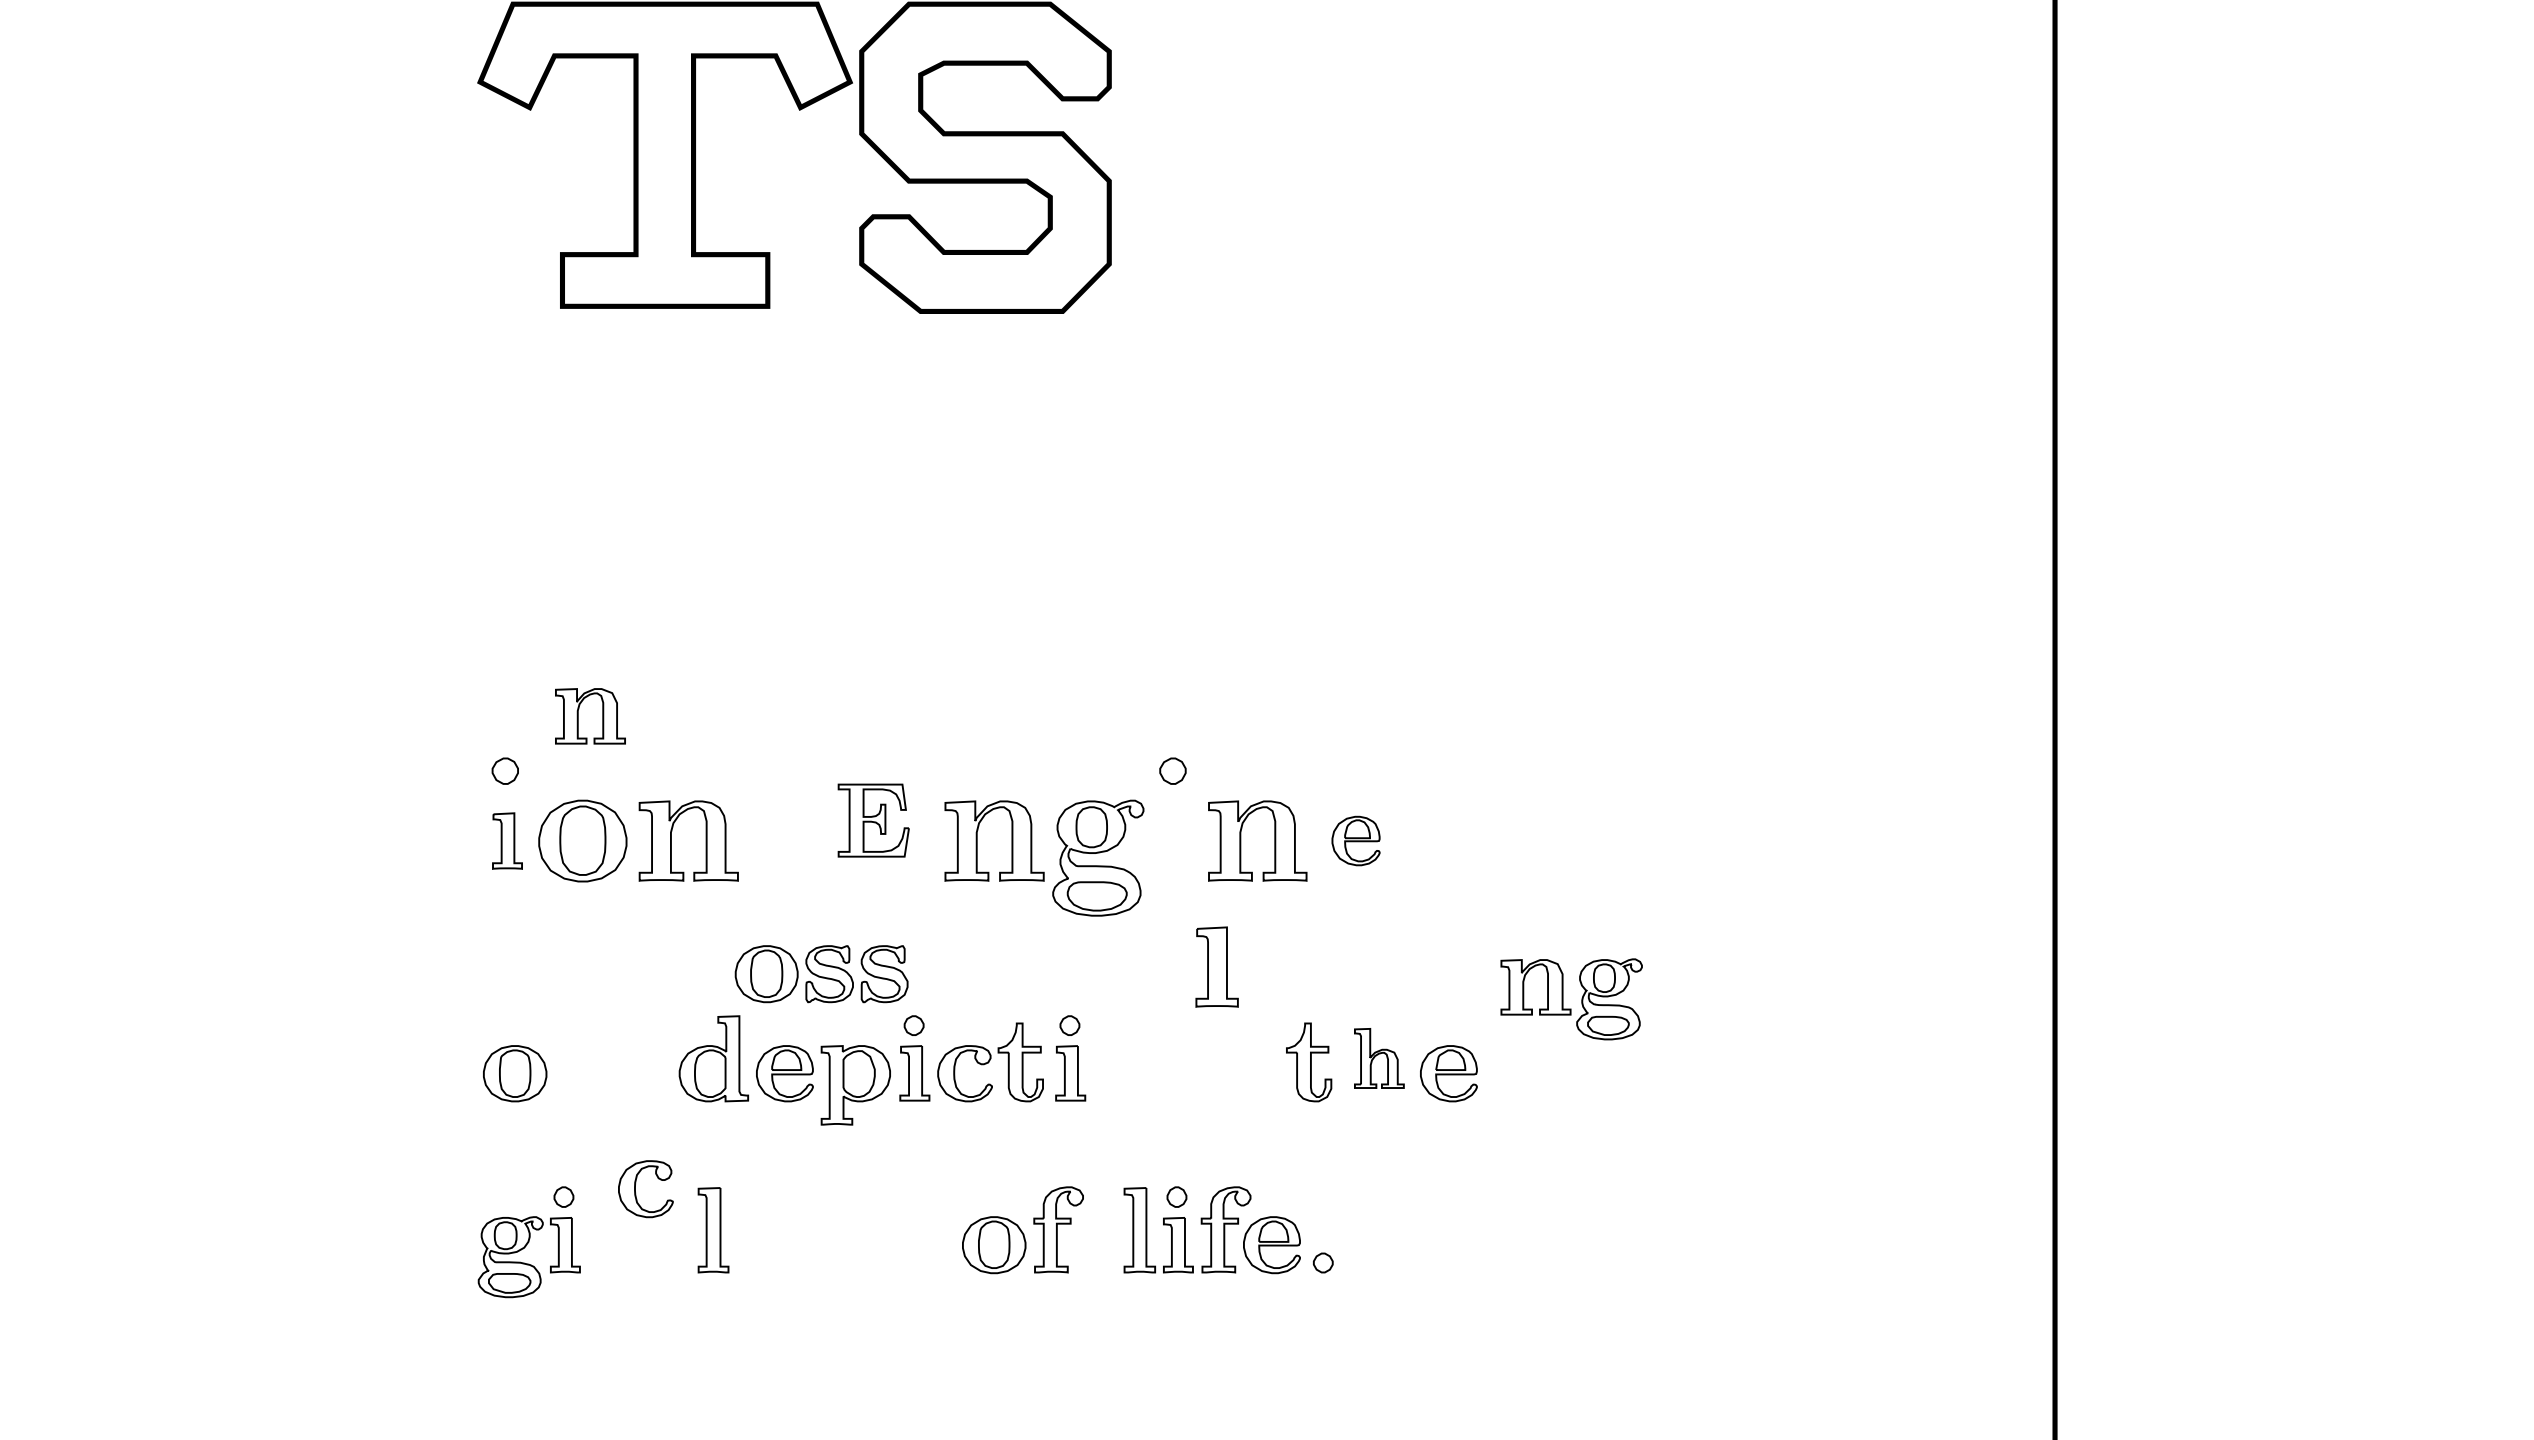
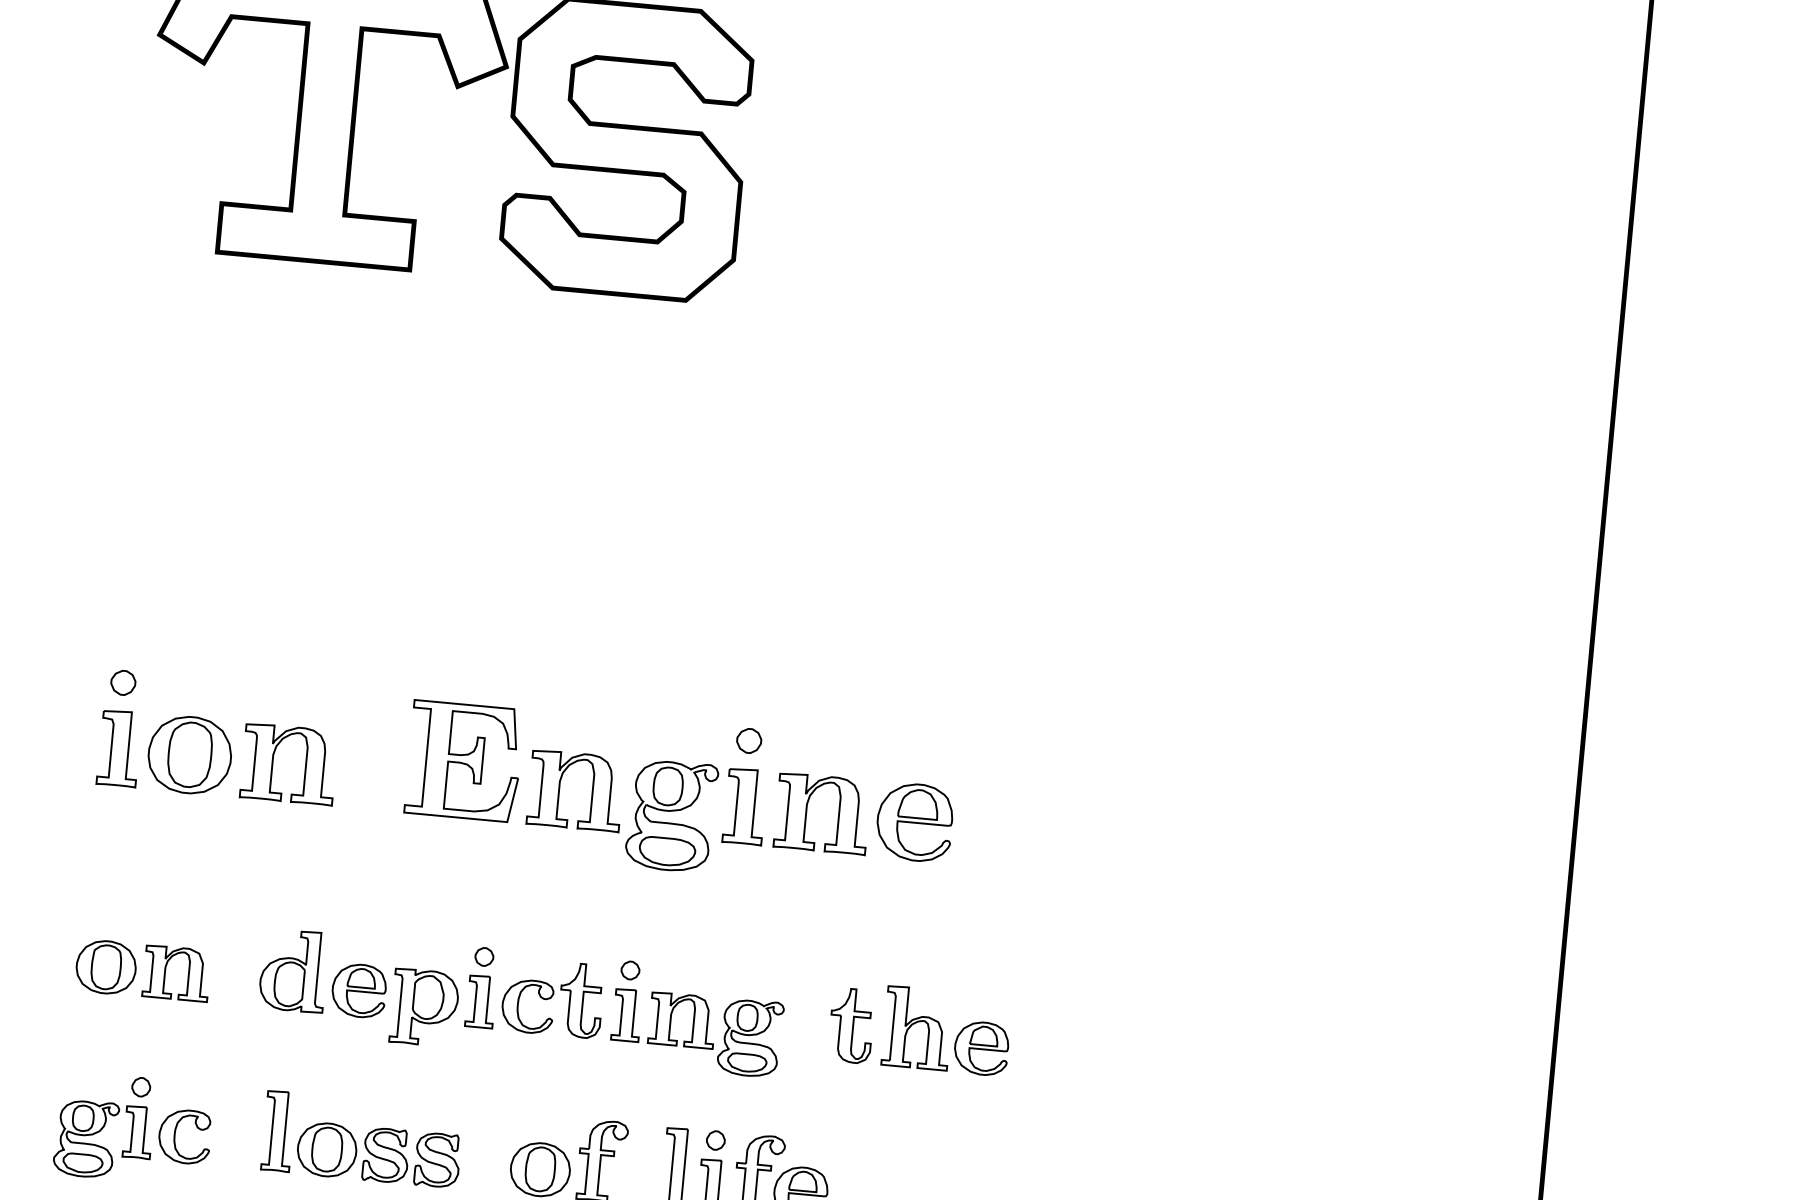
part: (578, 716) -> (165, 972), moved
part: (873, 820) -> (464, 761), size x1.67
part: (507, 840) -> (119, 748), size x1.43
part: (1355, 840) -> (914, 821), size x1.67
part: (1216, 966) -> (744, 806), moved
part: (821, 974) -> (378, 1154), moved
part: (1563, 999) -> (707, 1034), moved
part: (1379, 1058) -> (917, 1028), size x1.43
part: (636, 1193) -> (175, 1139), moved

